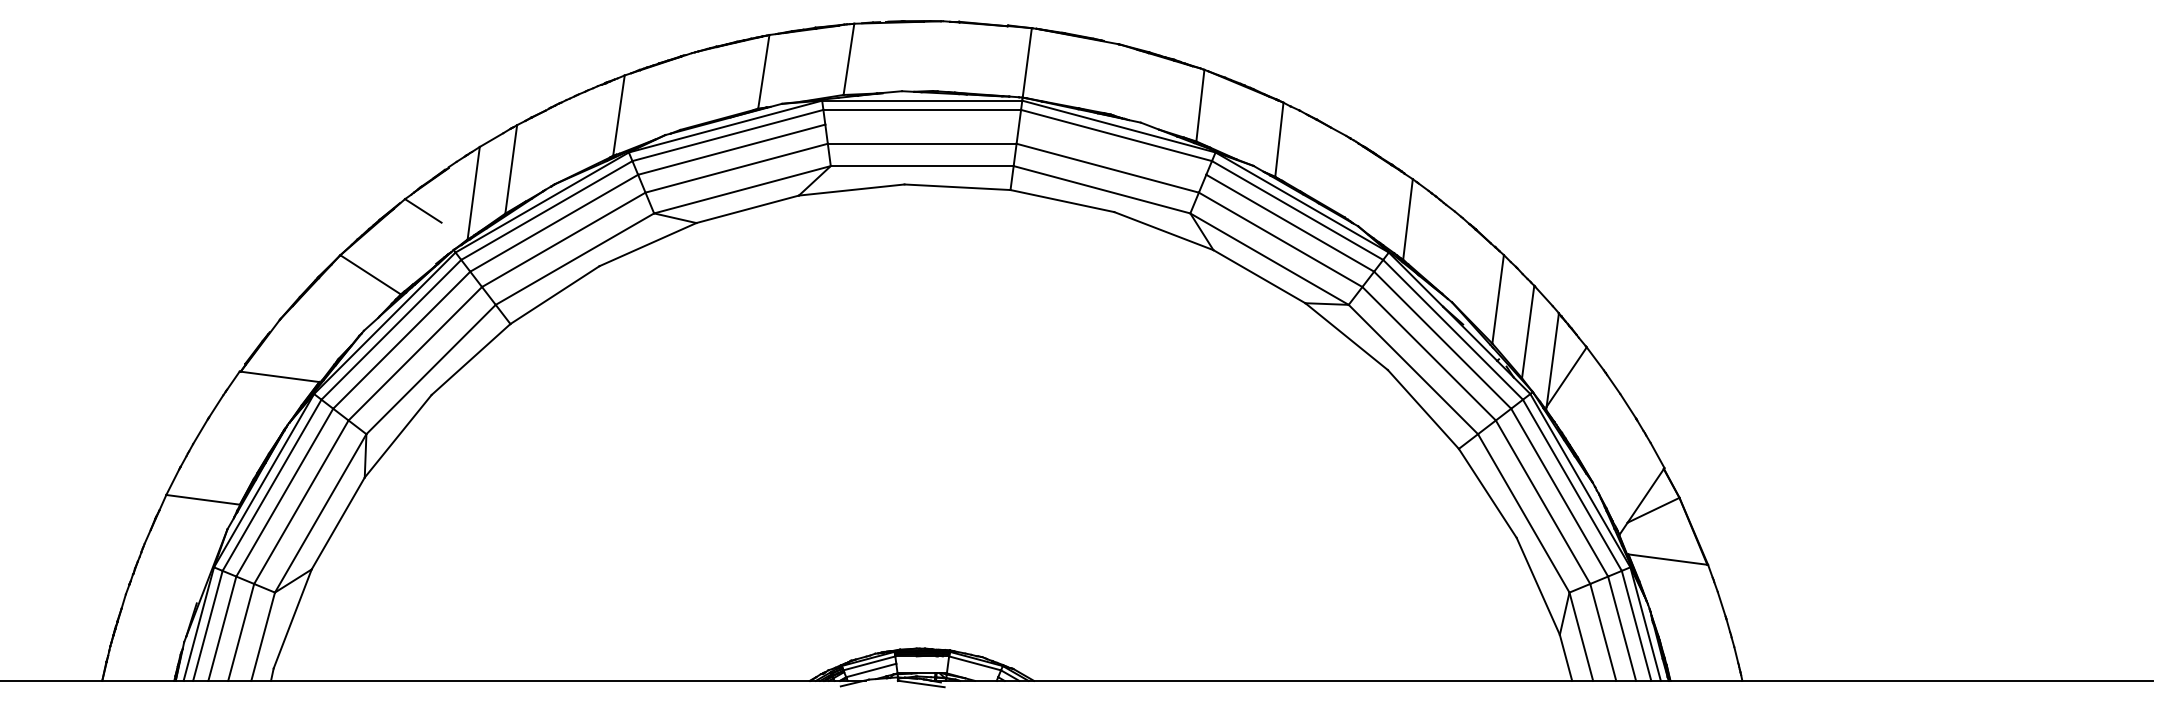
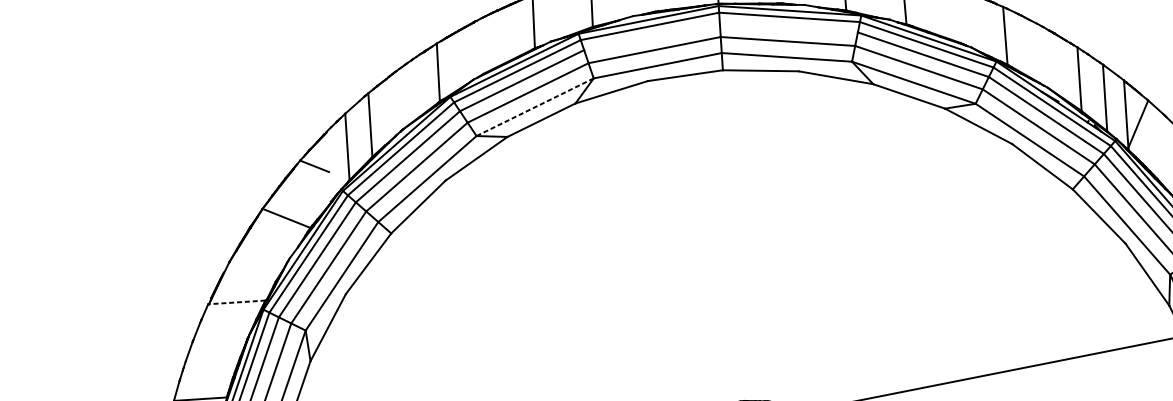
line: (742, 189) -> (535, 107), solid -> dashed
line: (280, 376) -> (237, 302), solid -> dashed

